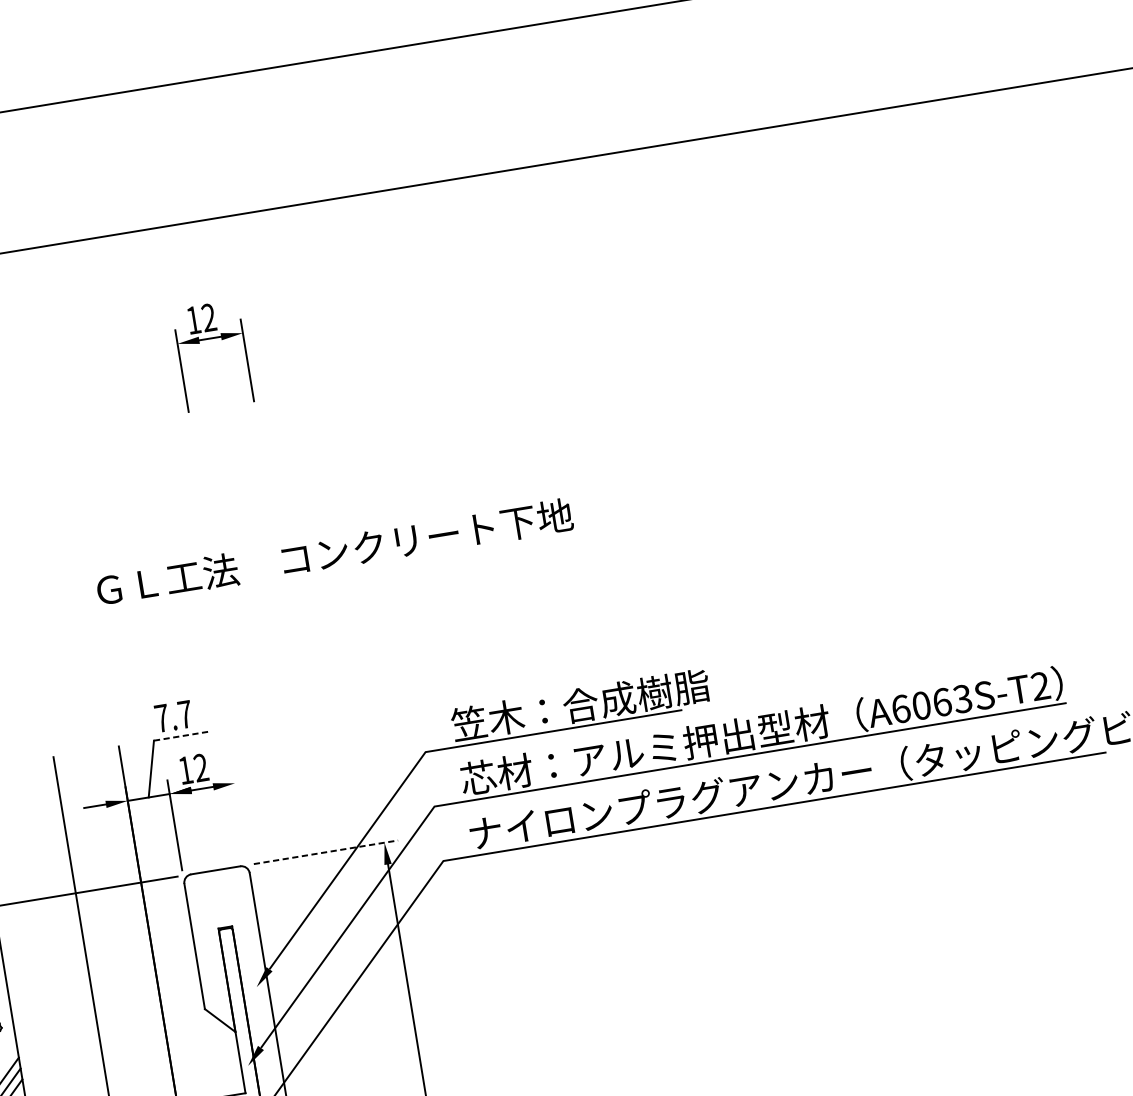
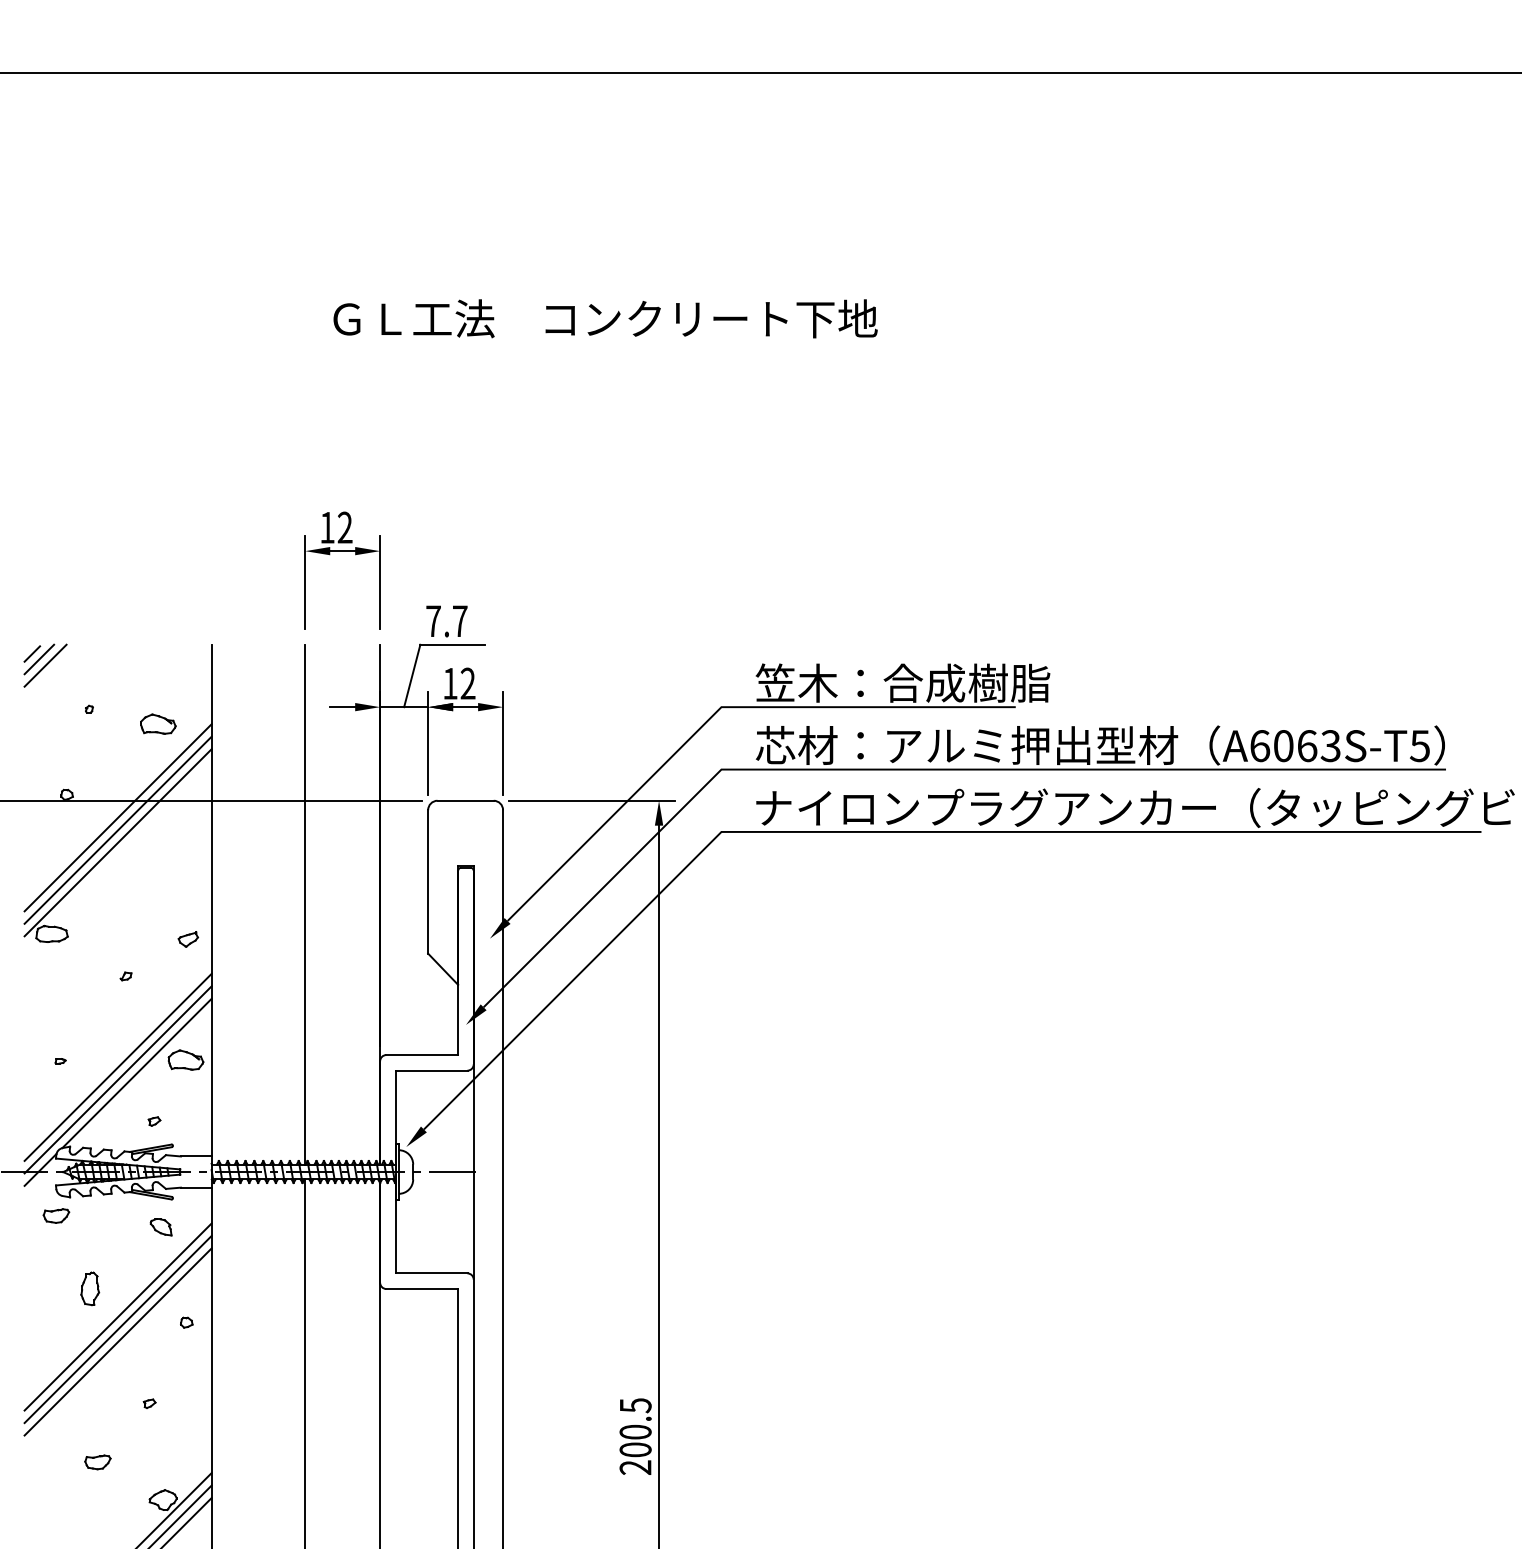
part: (210, 338) -> (342, 551), moved
text: (334, 552) -> (605, 318), moved
text: (1040, 686) -> (1419, 746), A6063S-T2 -> A6063S-T5
line: (182, 735) -> (453, 644), dashed -> solid
line: (240, 814) -> (503, 742), added
line: (325, 852) -> (591, 800), dashed -> solid

